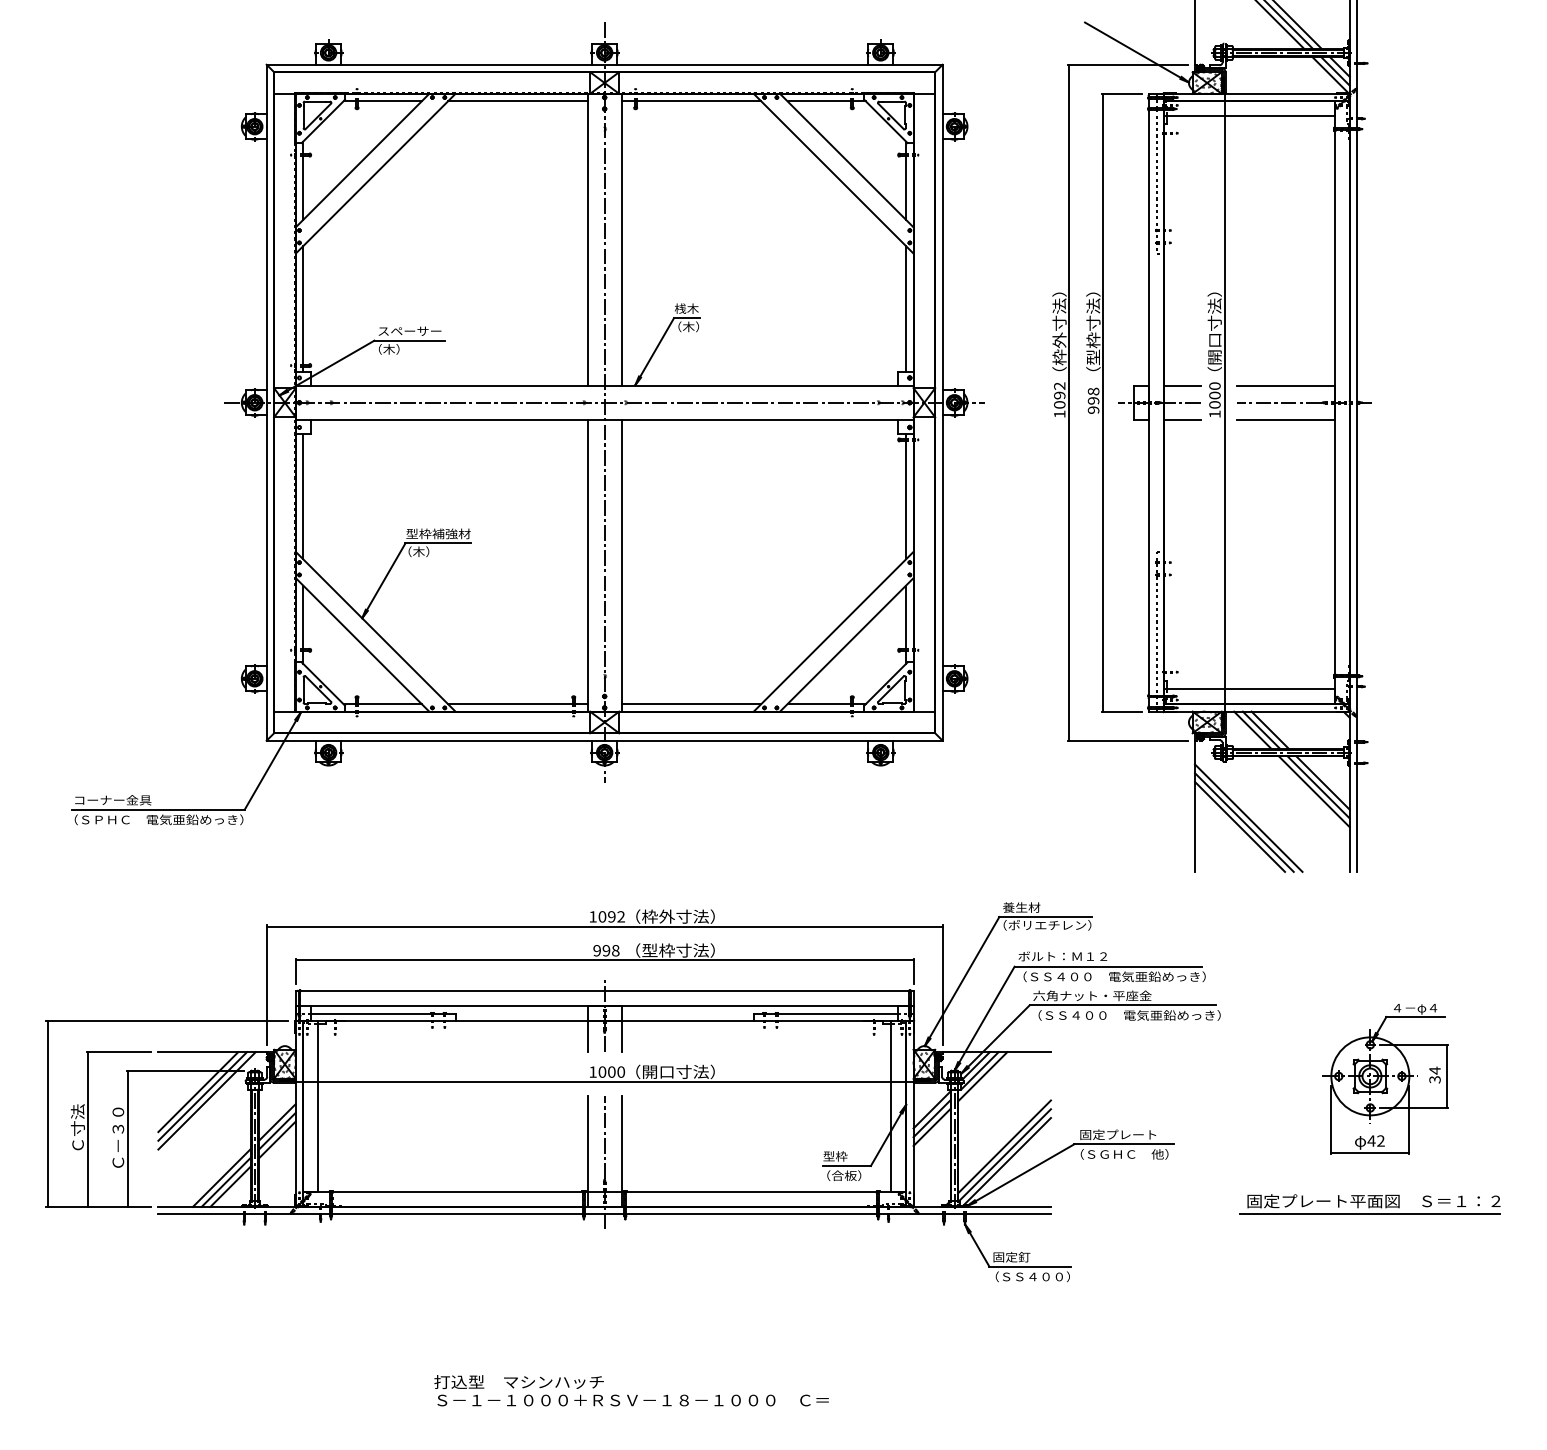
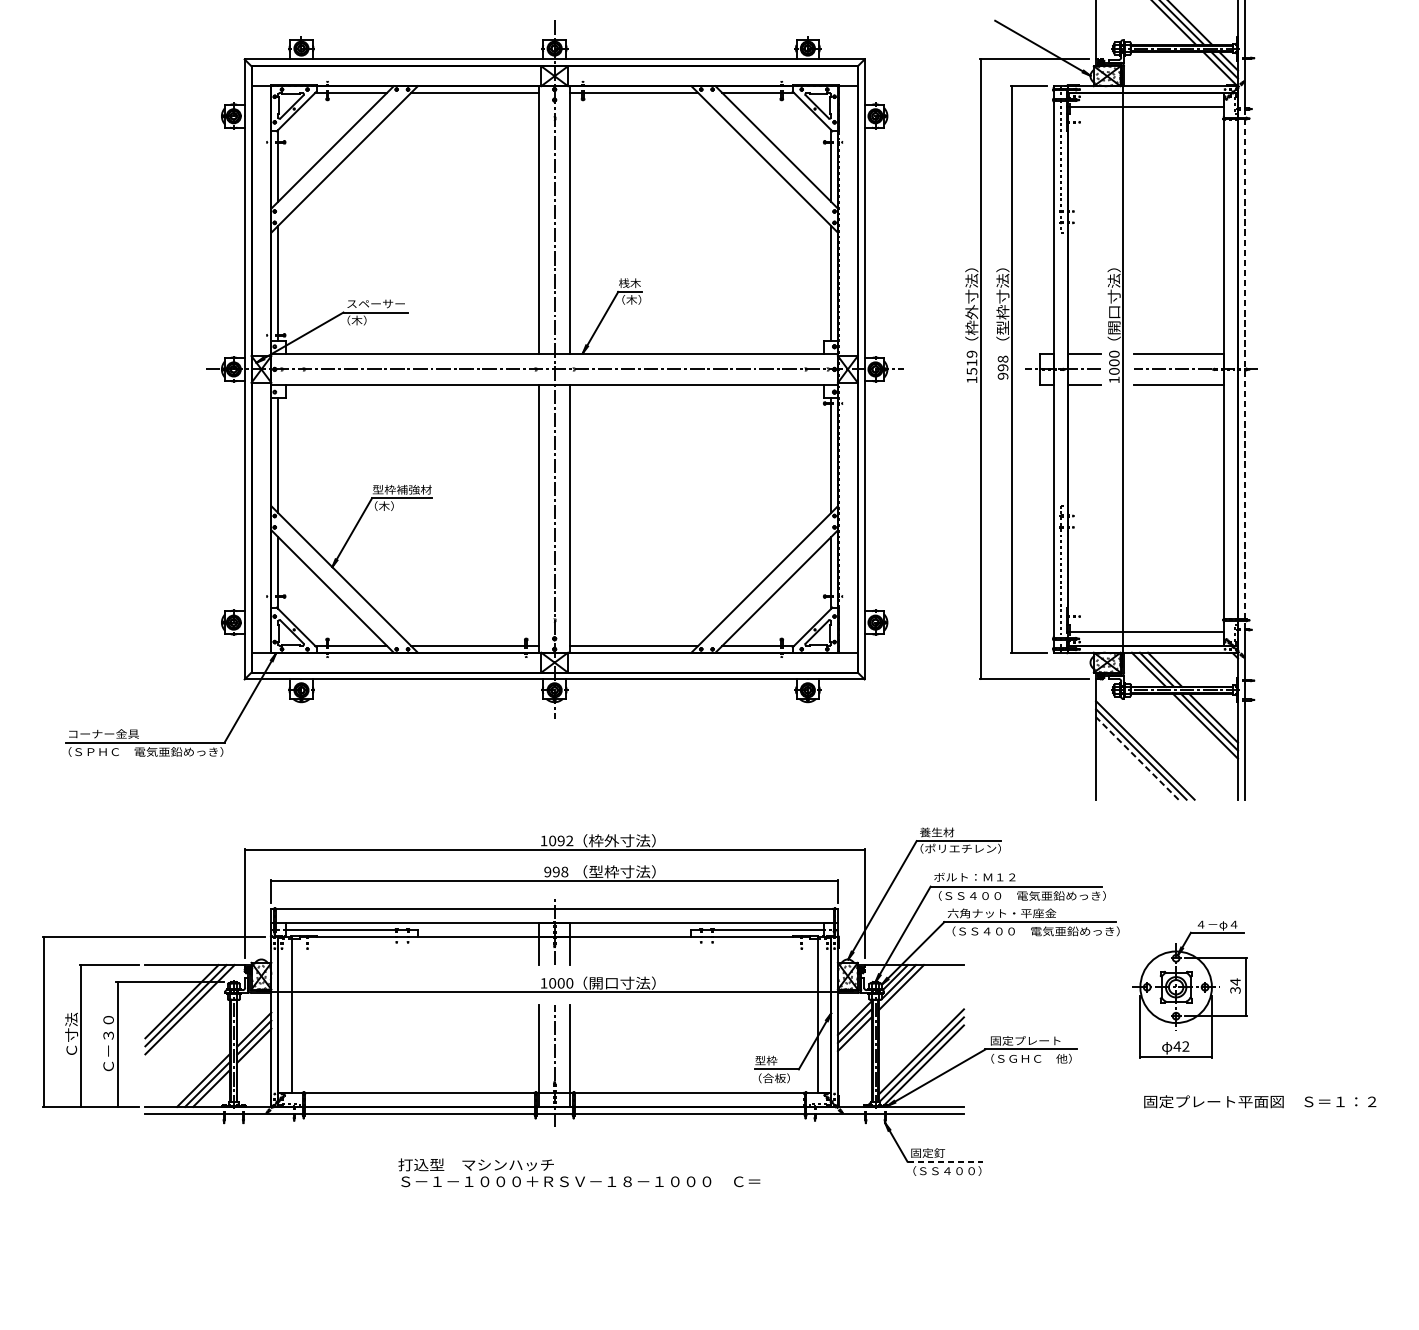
text: (1059, 395) -> (971, 362), 1092 -> 1519
line: (1357, 402) -> (1245, 369), solid -> dashed
line: (1240, 826) -> (1137, 758), solid -> dashed
part: (1385, 1079) -> (1190, 990), moved
line: (1370, 1213) -> (1257, 1113), removed
line: (1030, 1266) -> (945, 1161), solid -> dashed
text: (631, 1390) -> (579, 1172), moved

